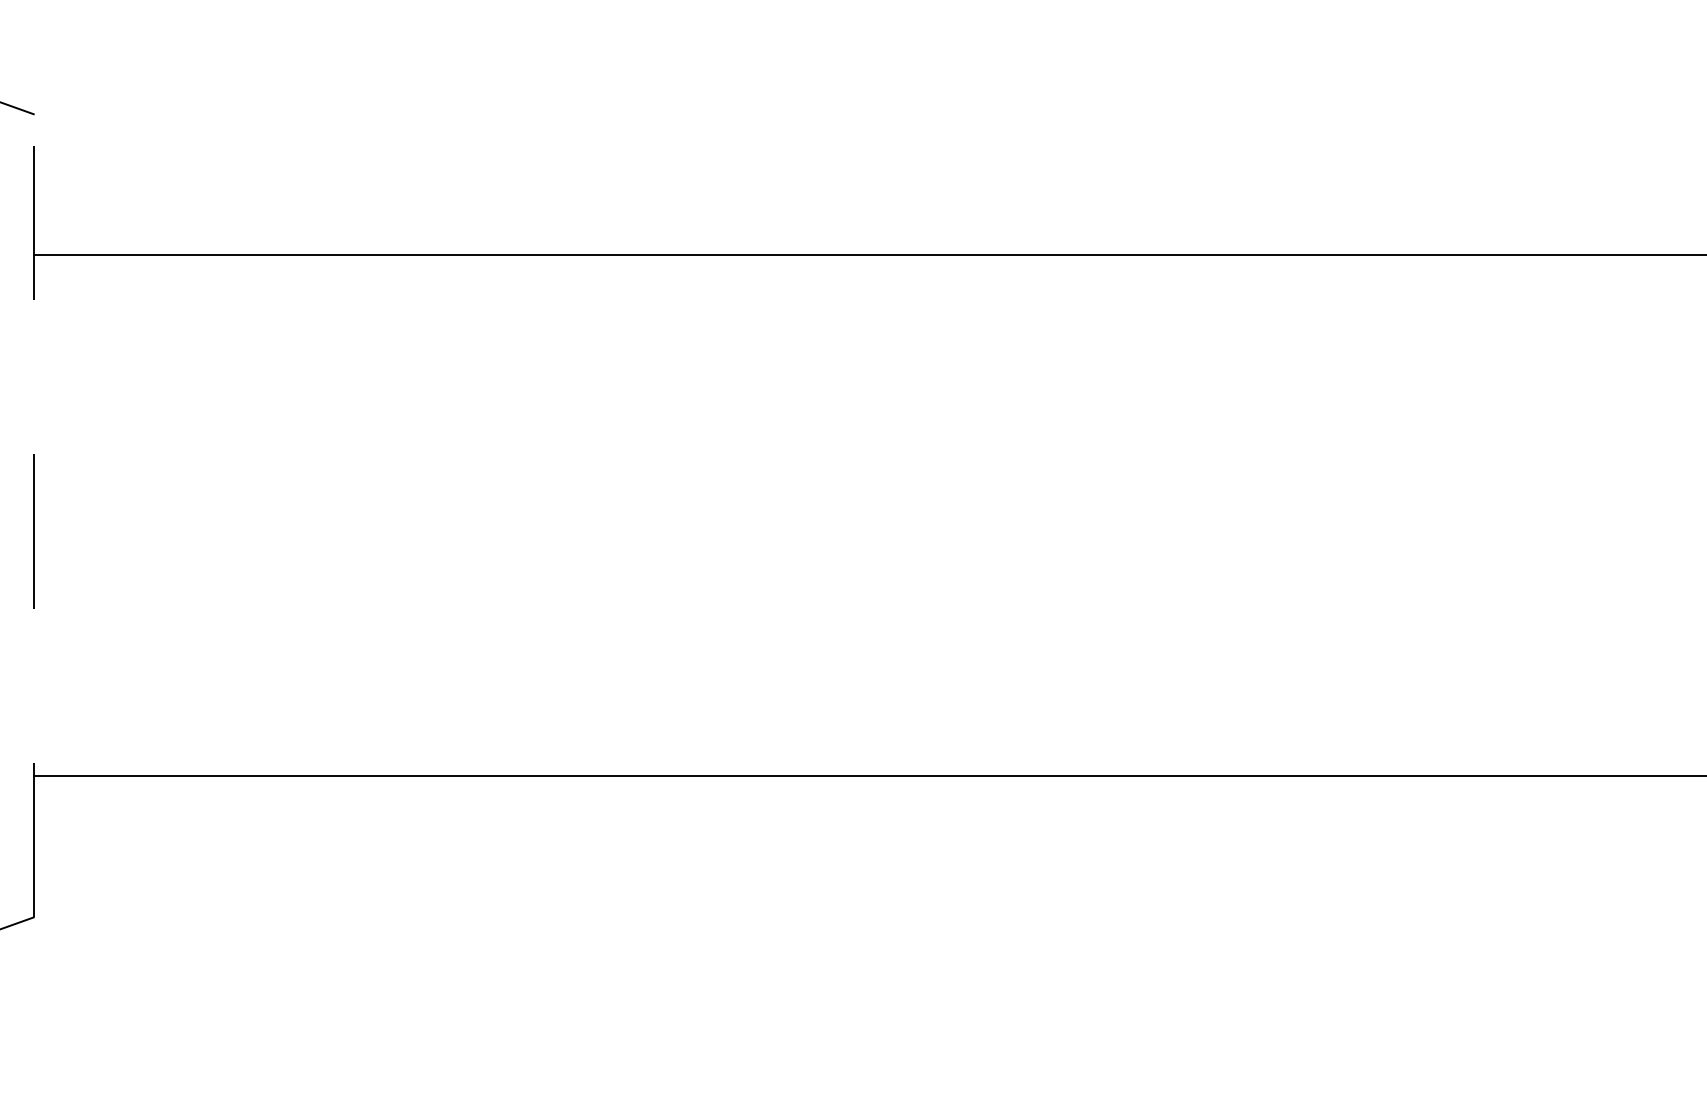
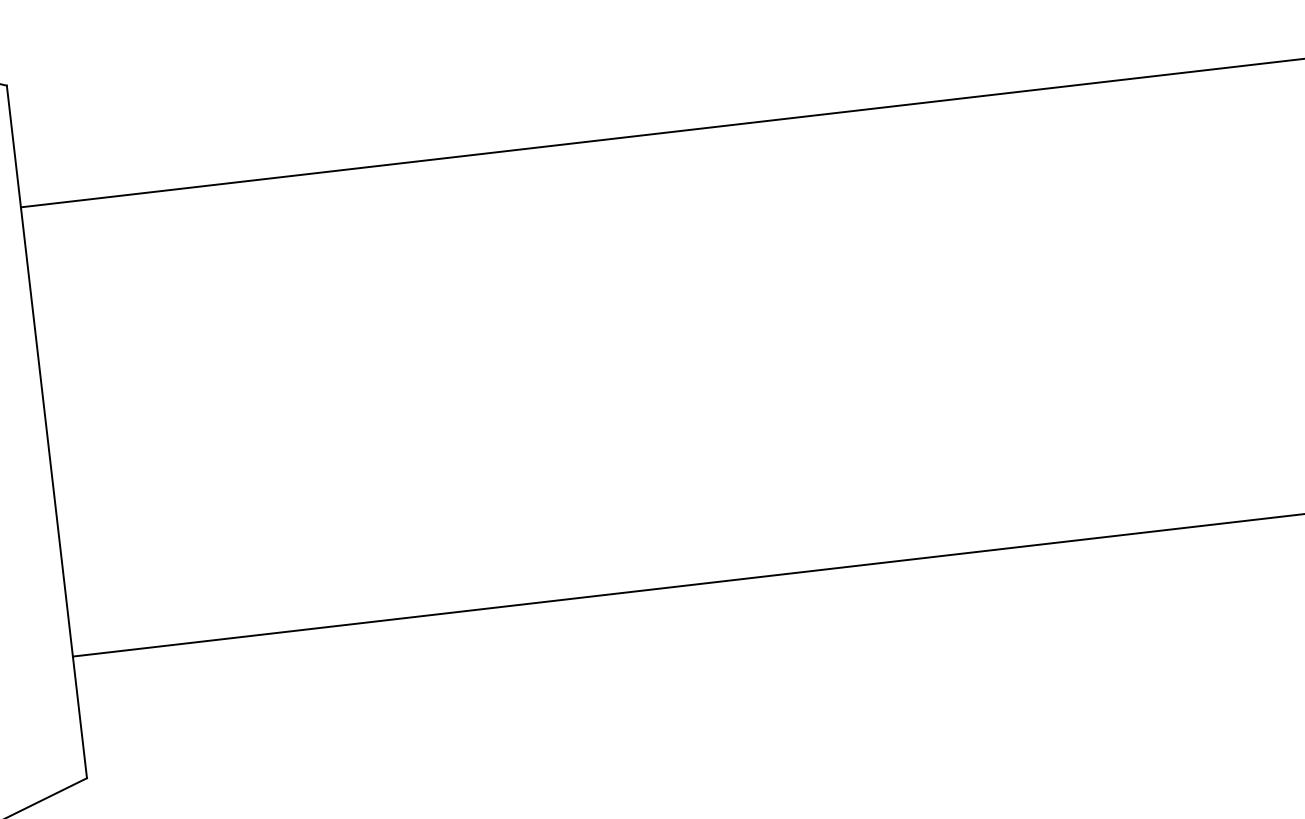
line: (33, 515) -> (46, 431), dashed -> solid

